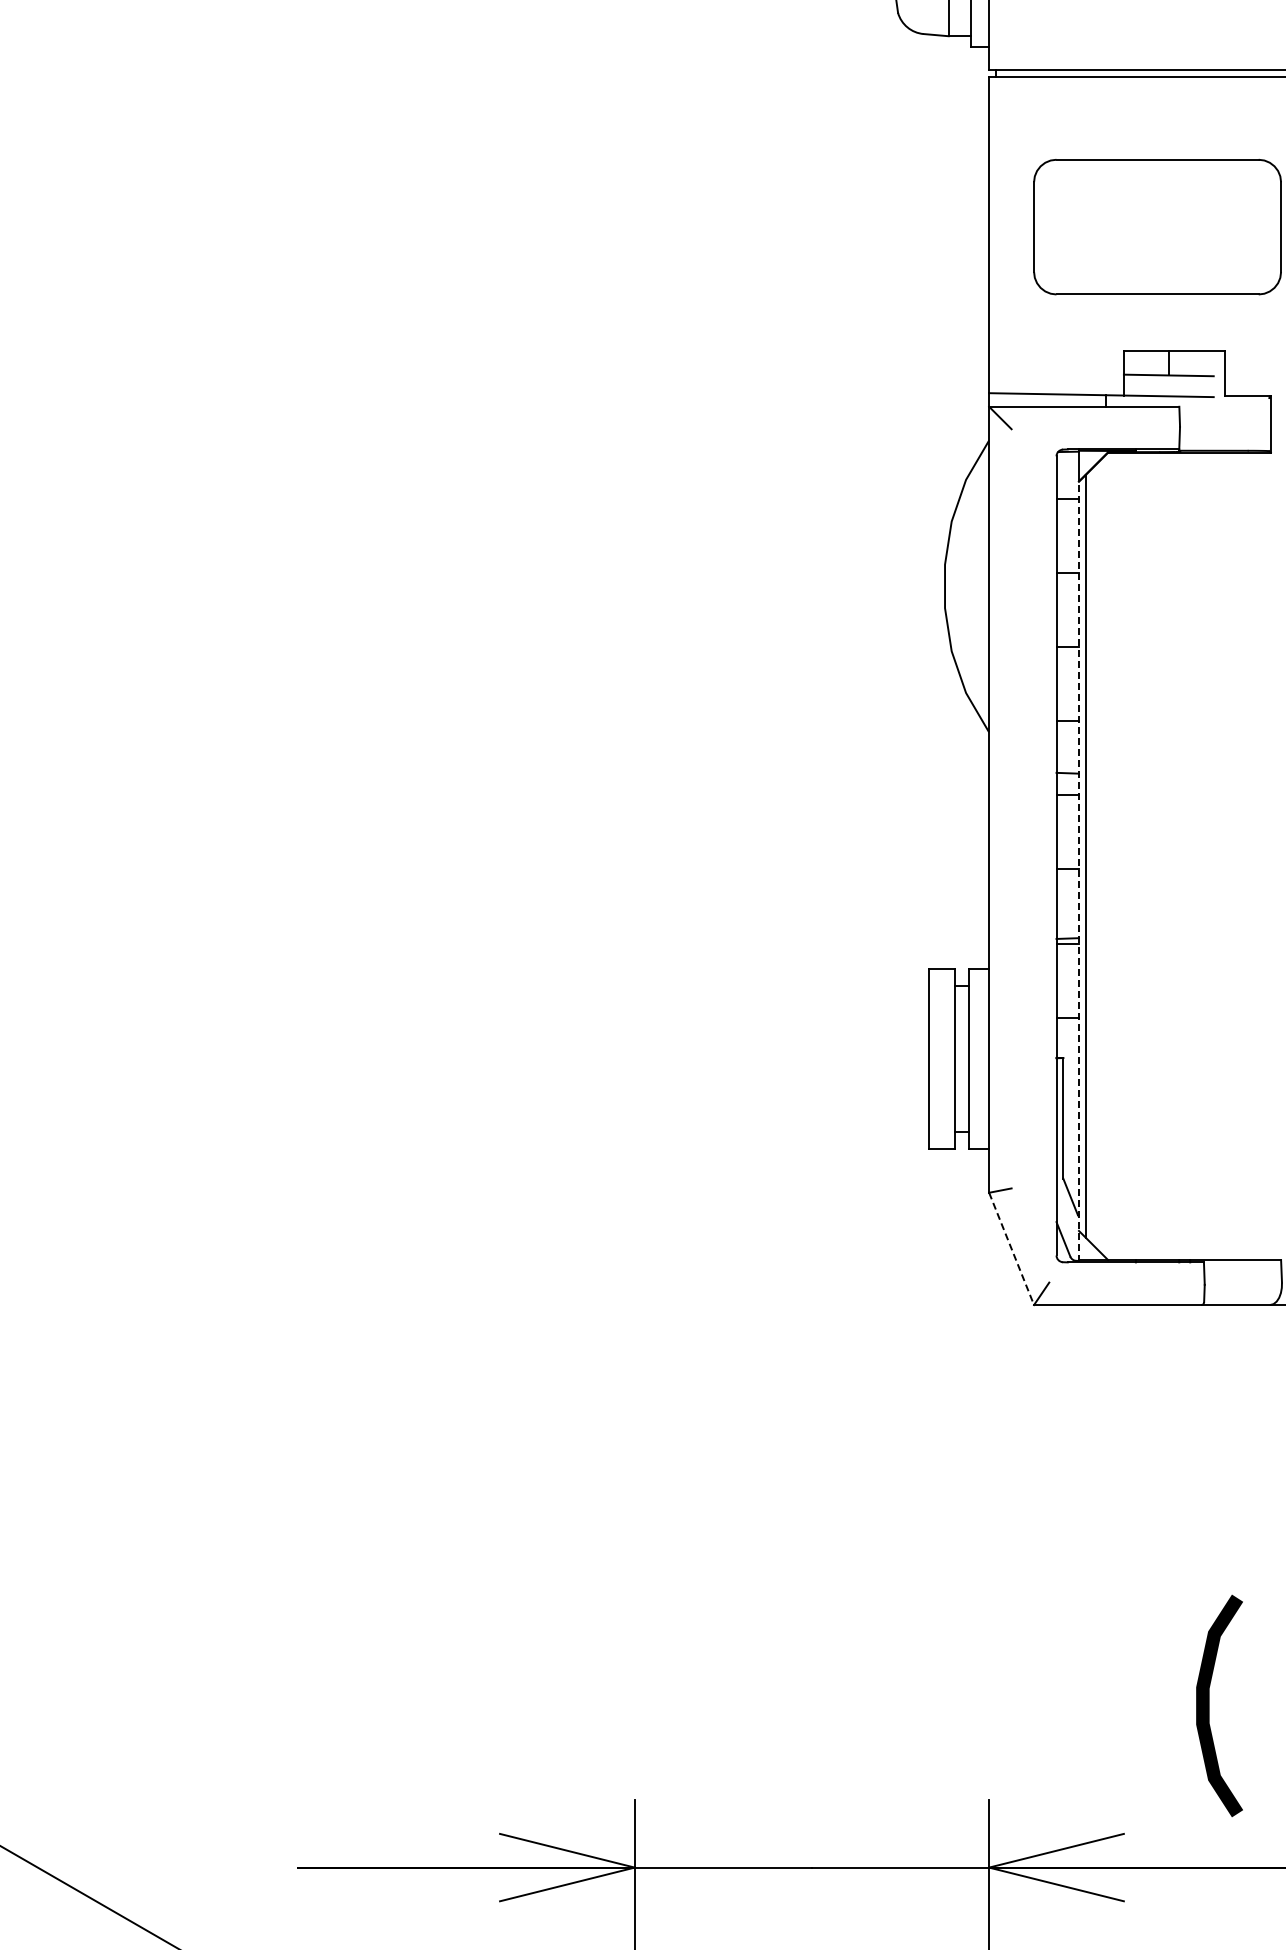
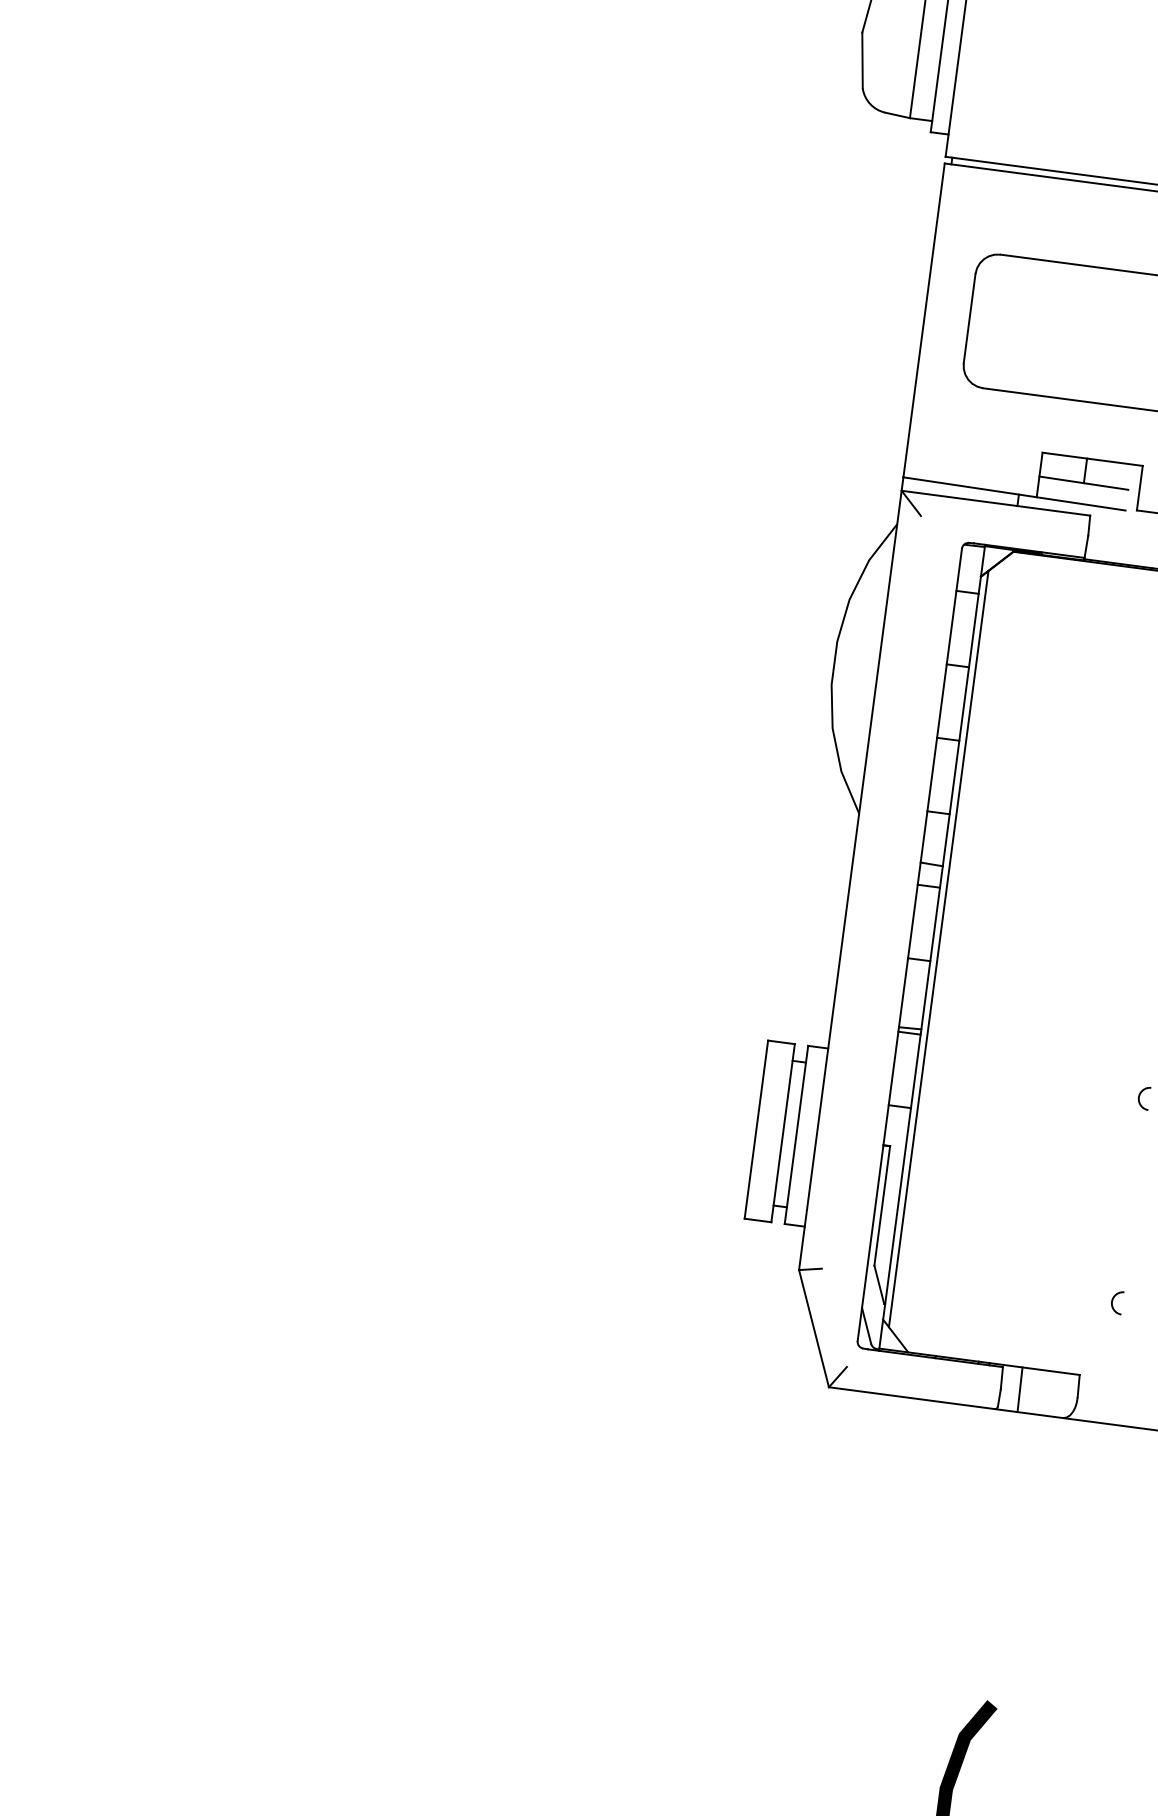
line: (1078, 871) -> (929, 963), dashed -> solid
line: (1011, 1249) -> (813, 1329), dashed -> solid
line: (1223, 1282) -> (1019, 1389), added

